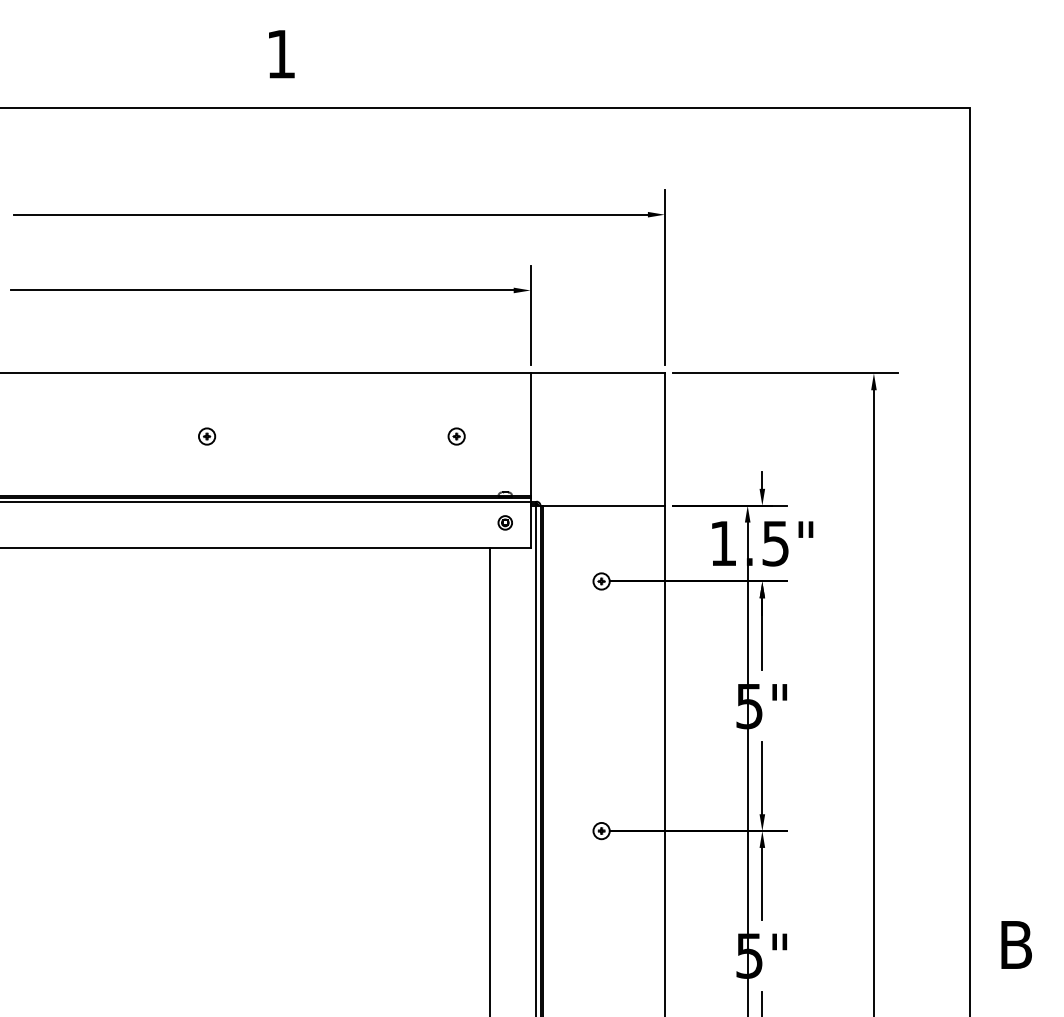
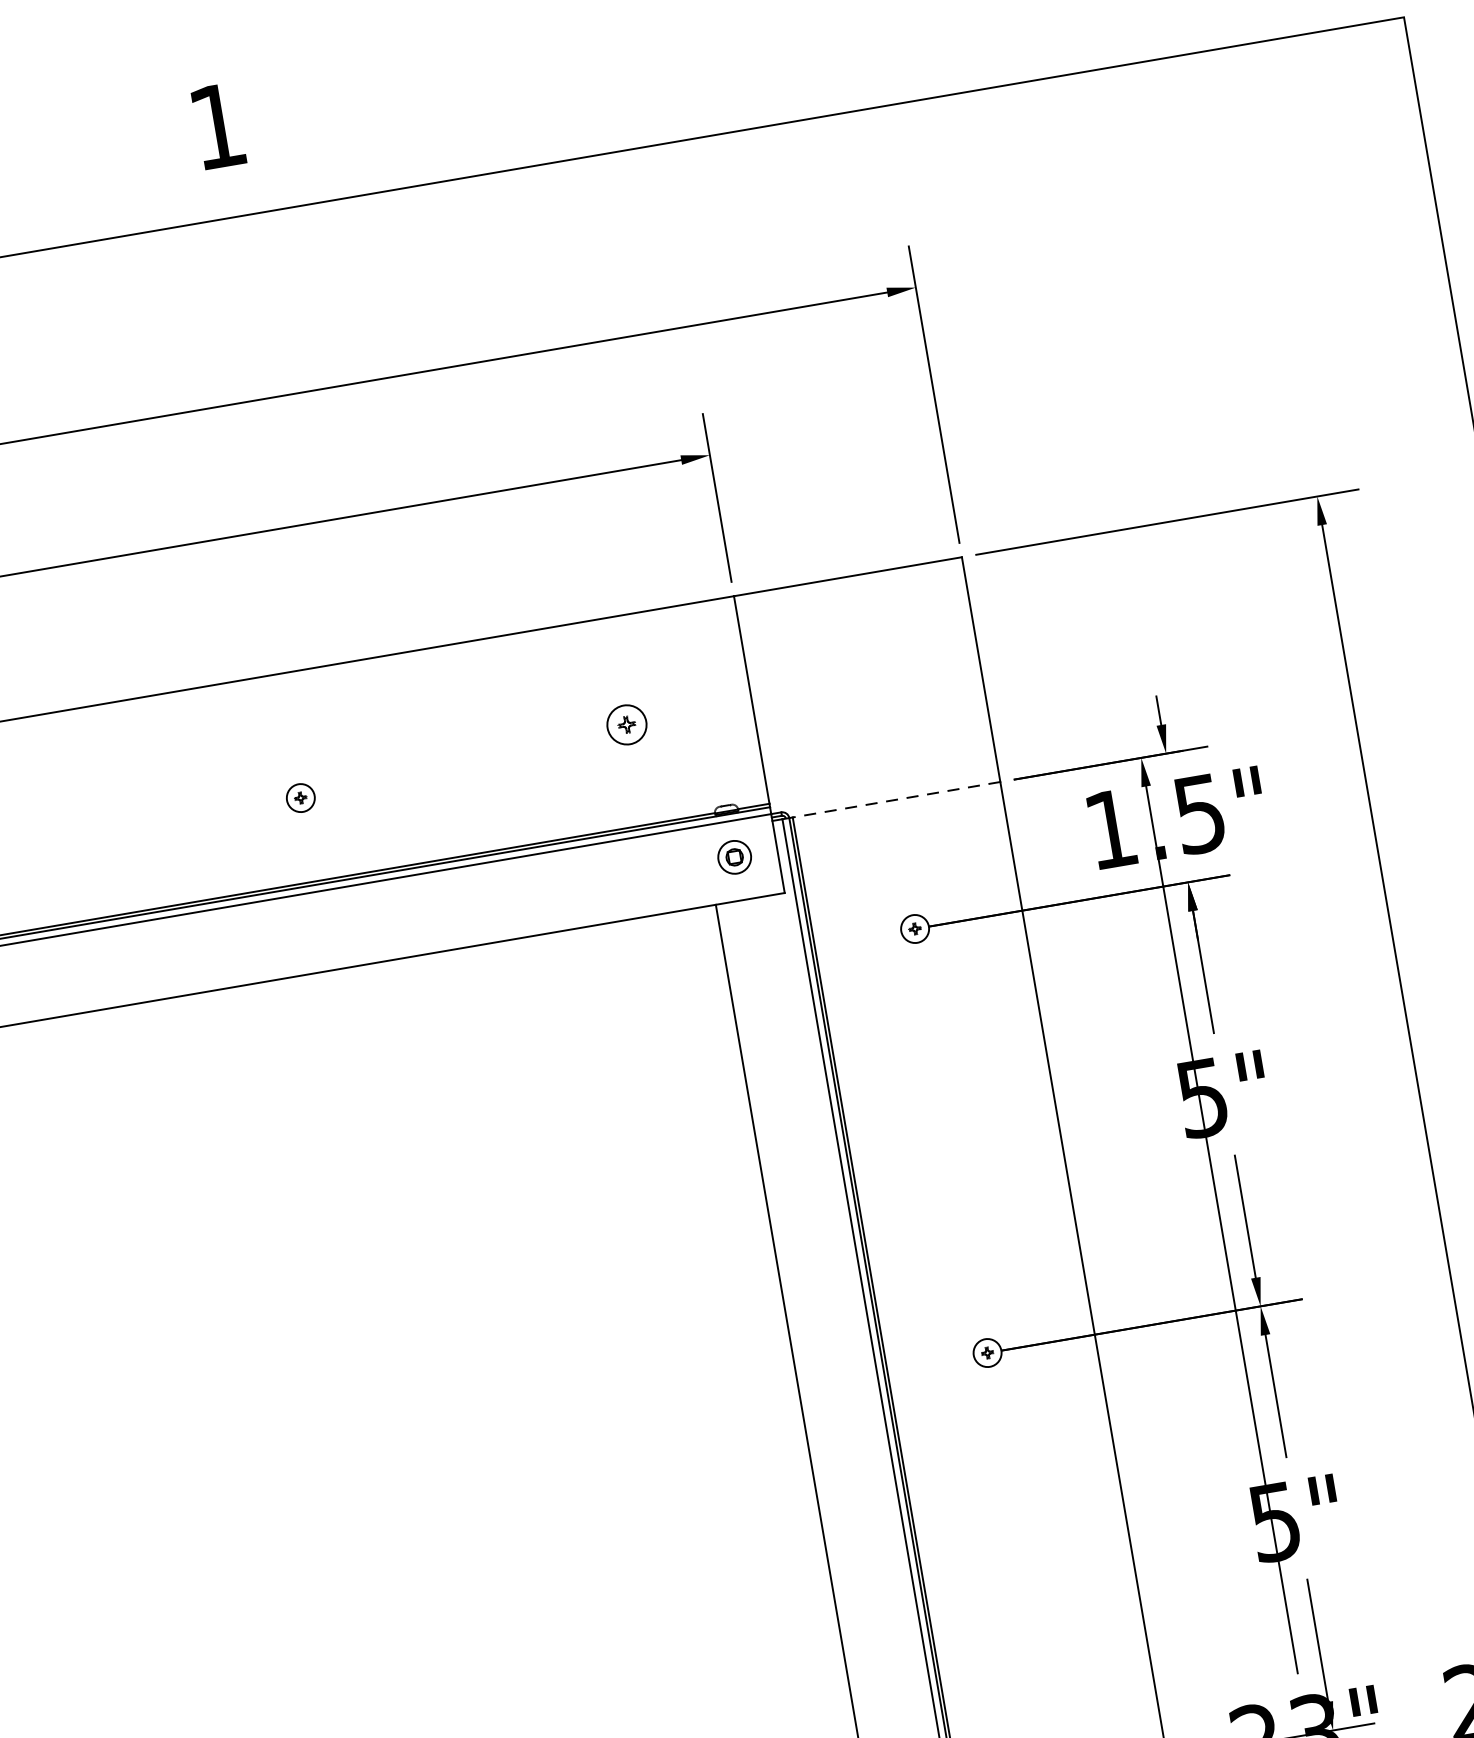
part: (207, 436) -> (301, 797), moved
part: (456, 436) -> (626, 724), size x1.4
line: (603, 505) -> (896, 799), solid -> dashed
part: (504, 522) -> (733, 857), size x1.4

